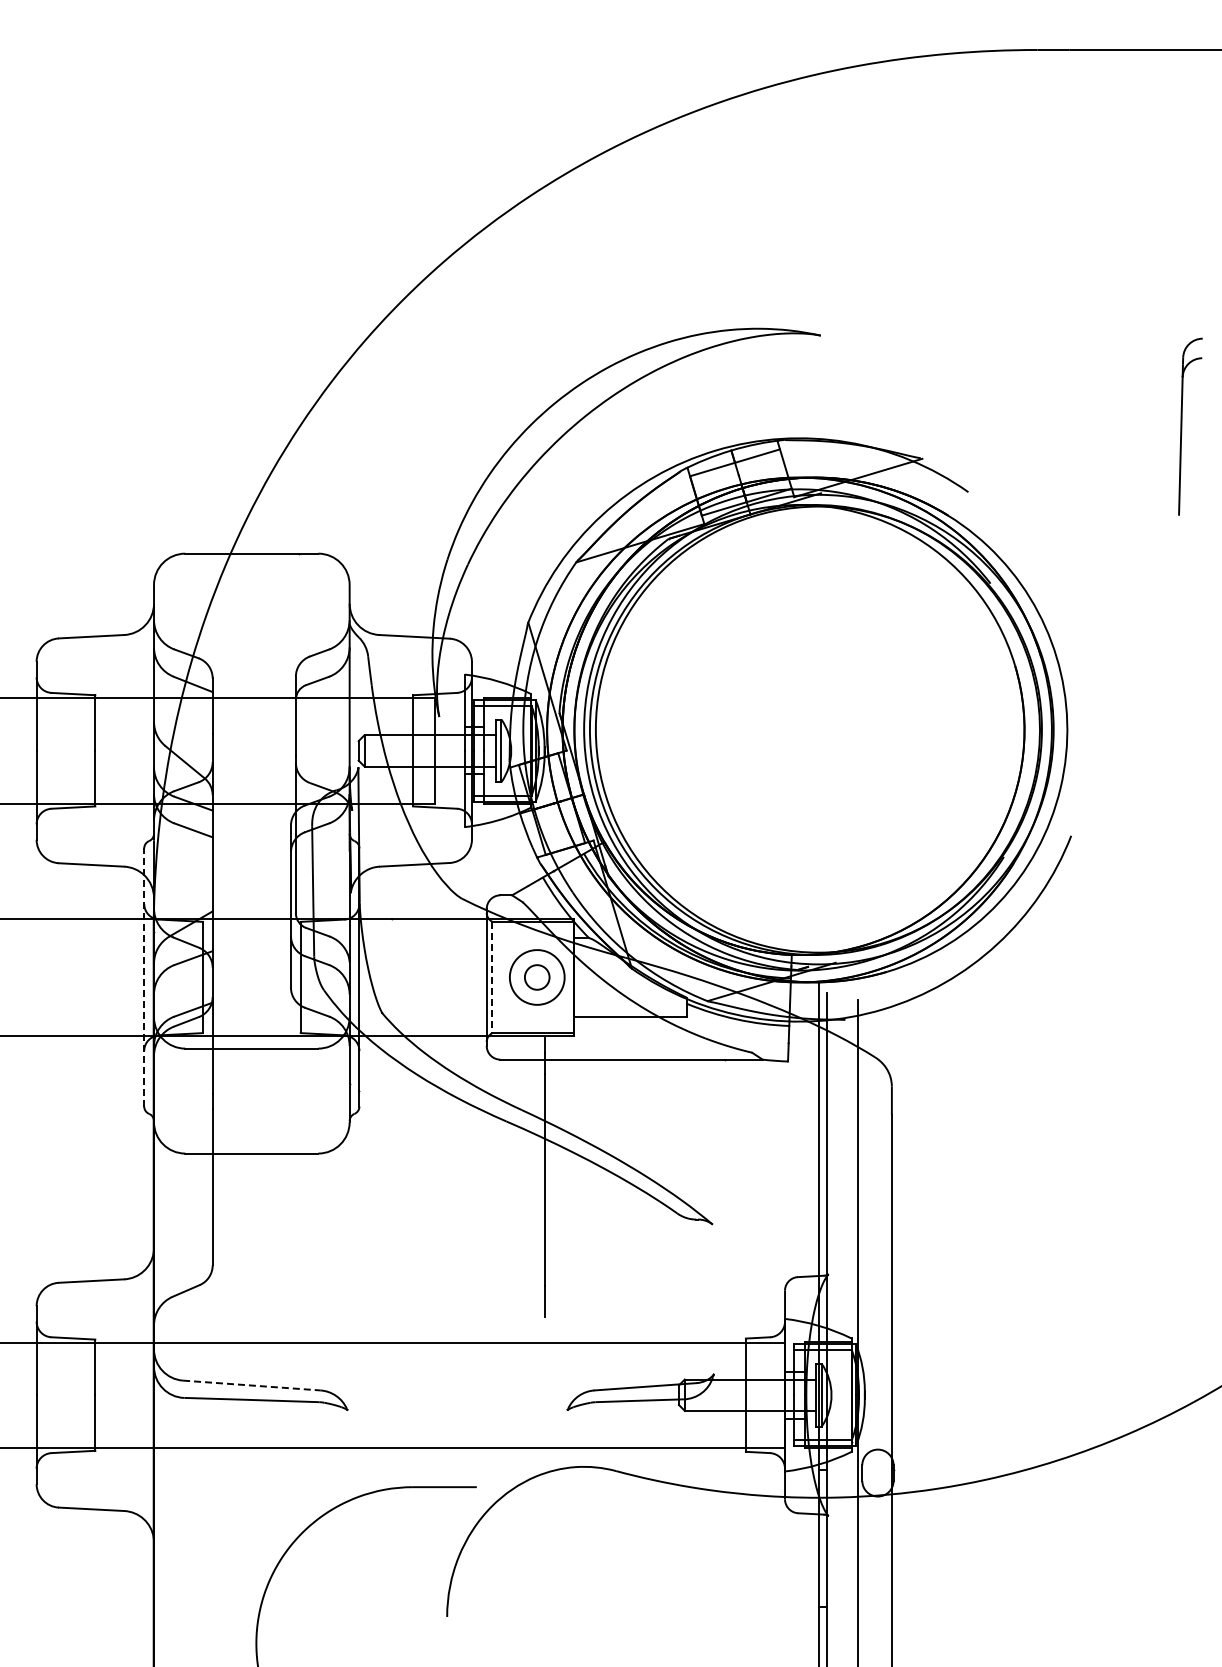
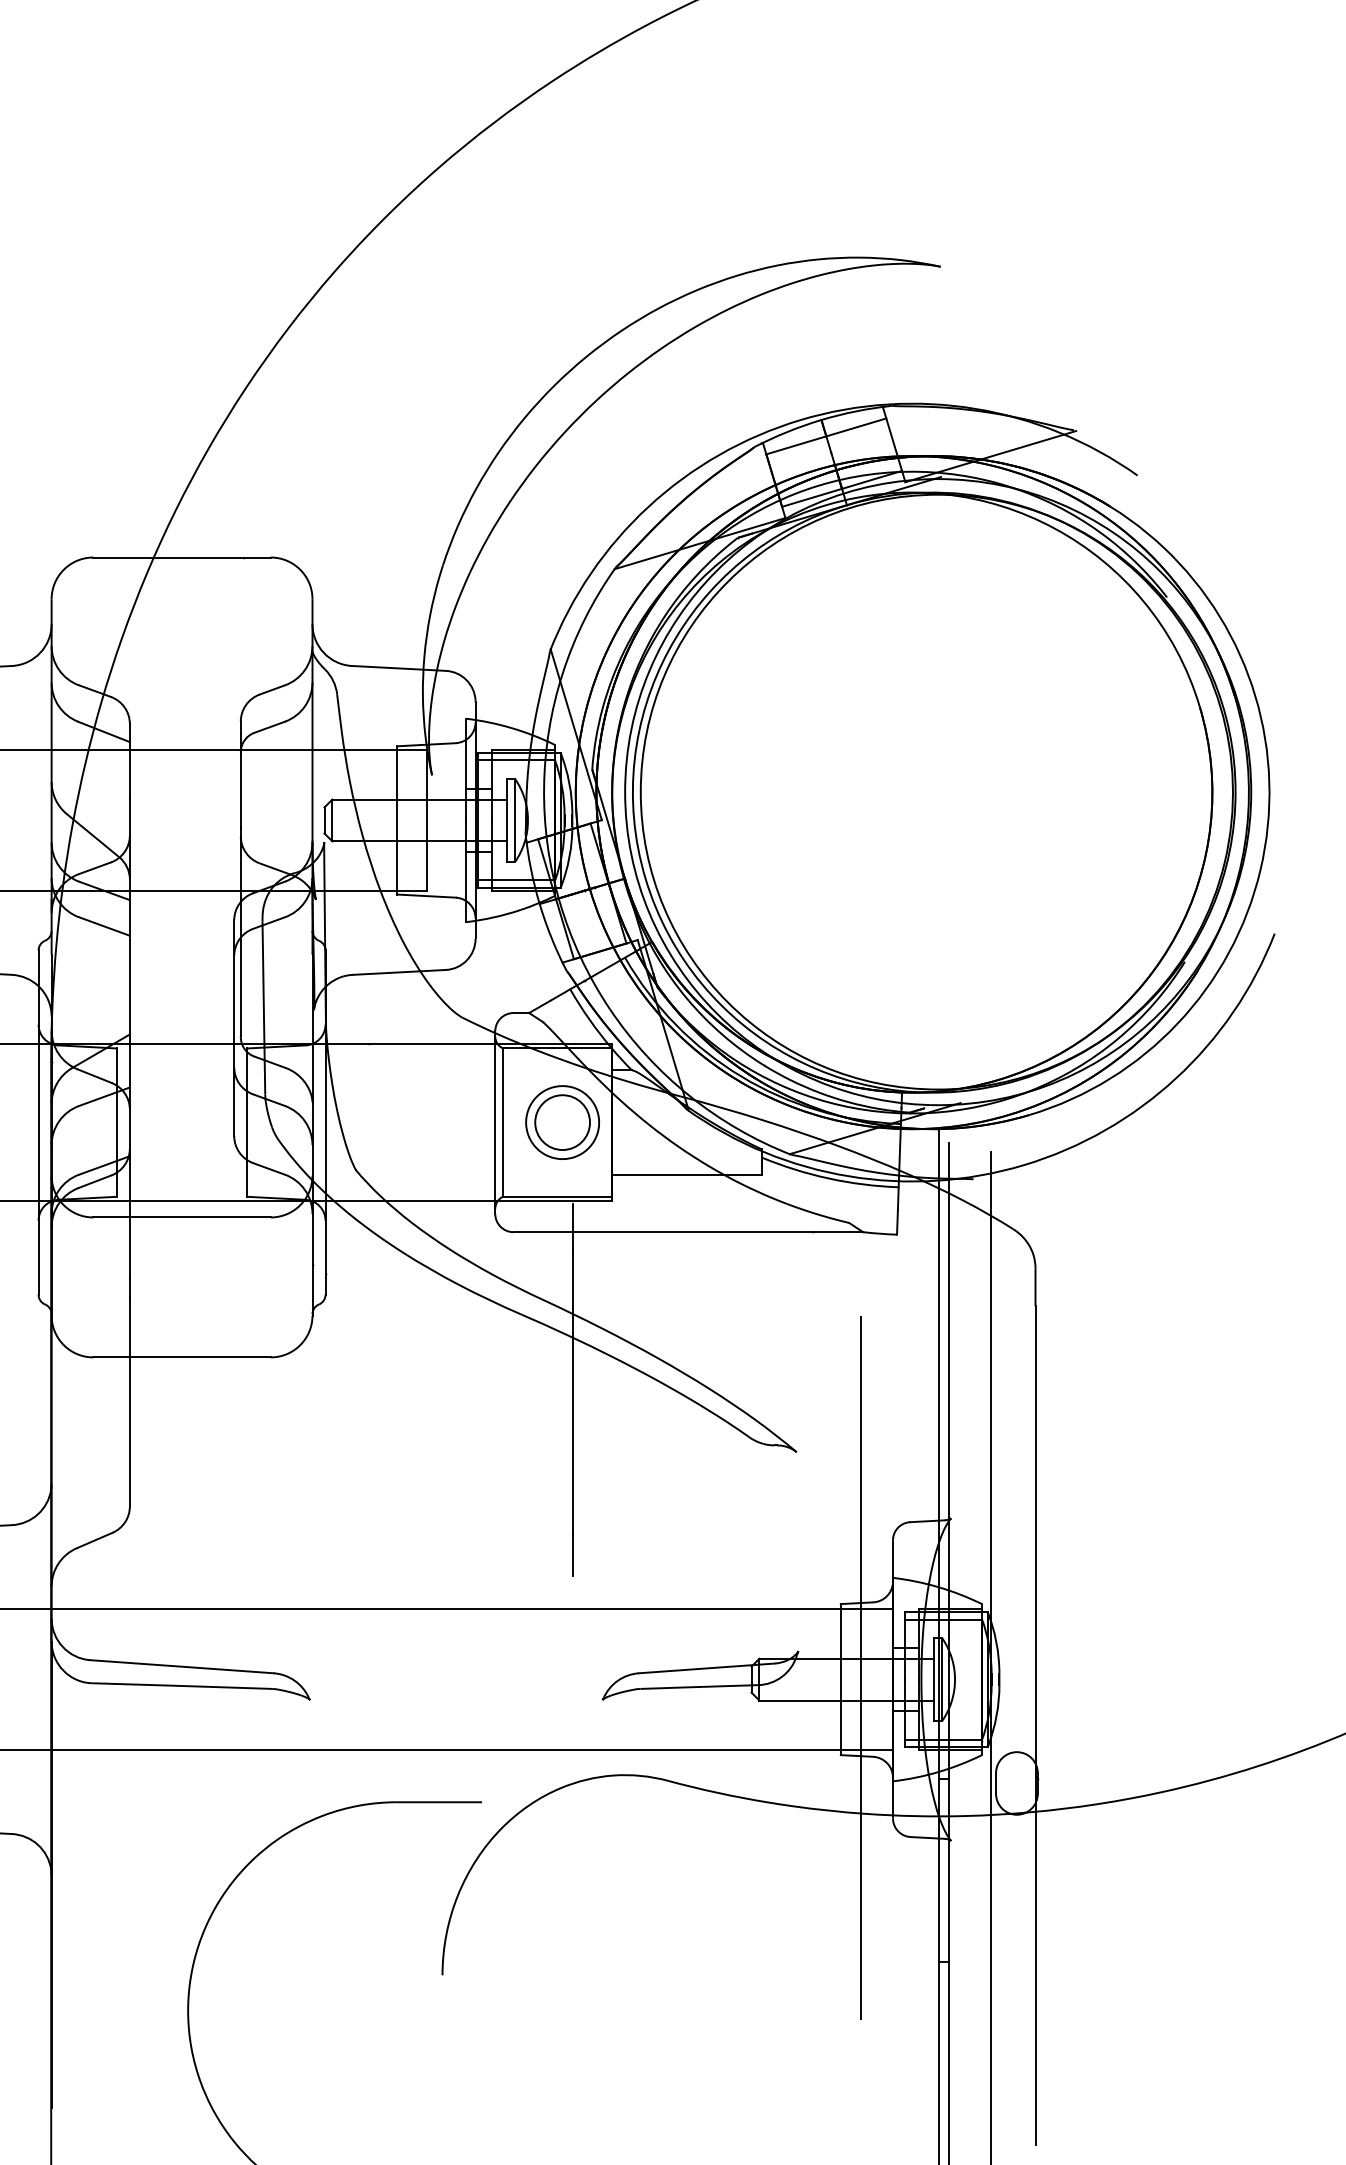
line: (144, 976) -> (38, 1121), dashed -> solid
line: (492, 977) -> (502, 1122), dashed -> solid
circle: (536, 977) -> (561, 1122), size x1.67
line: (251, 1385) -> (181, 1666), dashed -> solid
line: (760, 1386) -> (860, 1668), added

